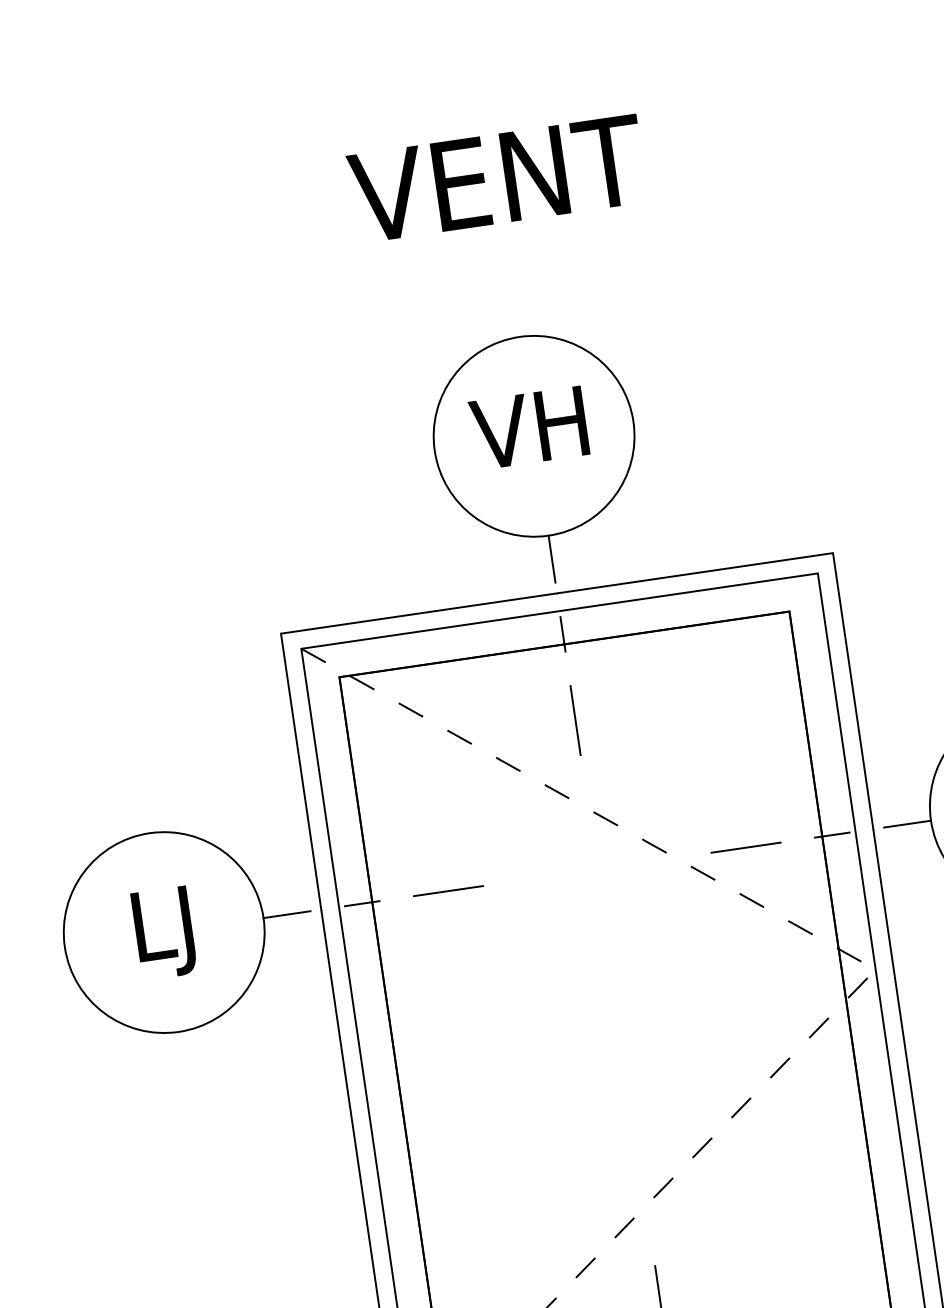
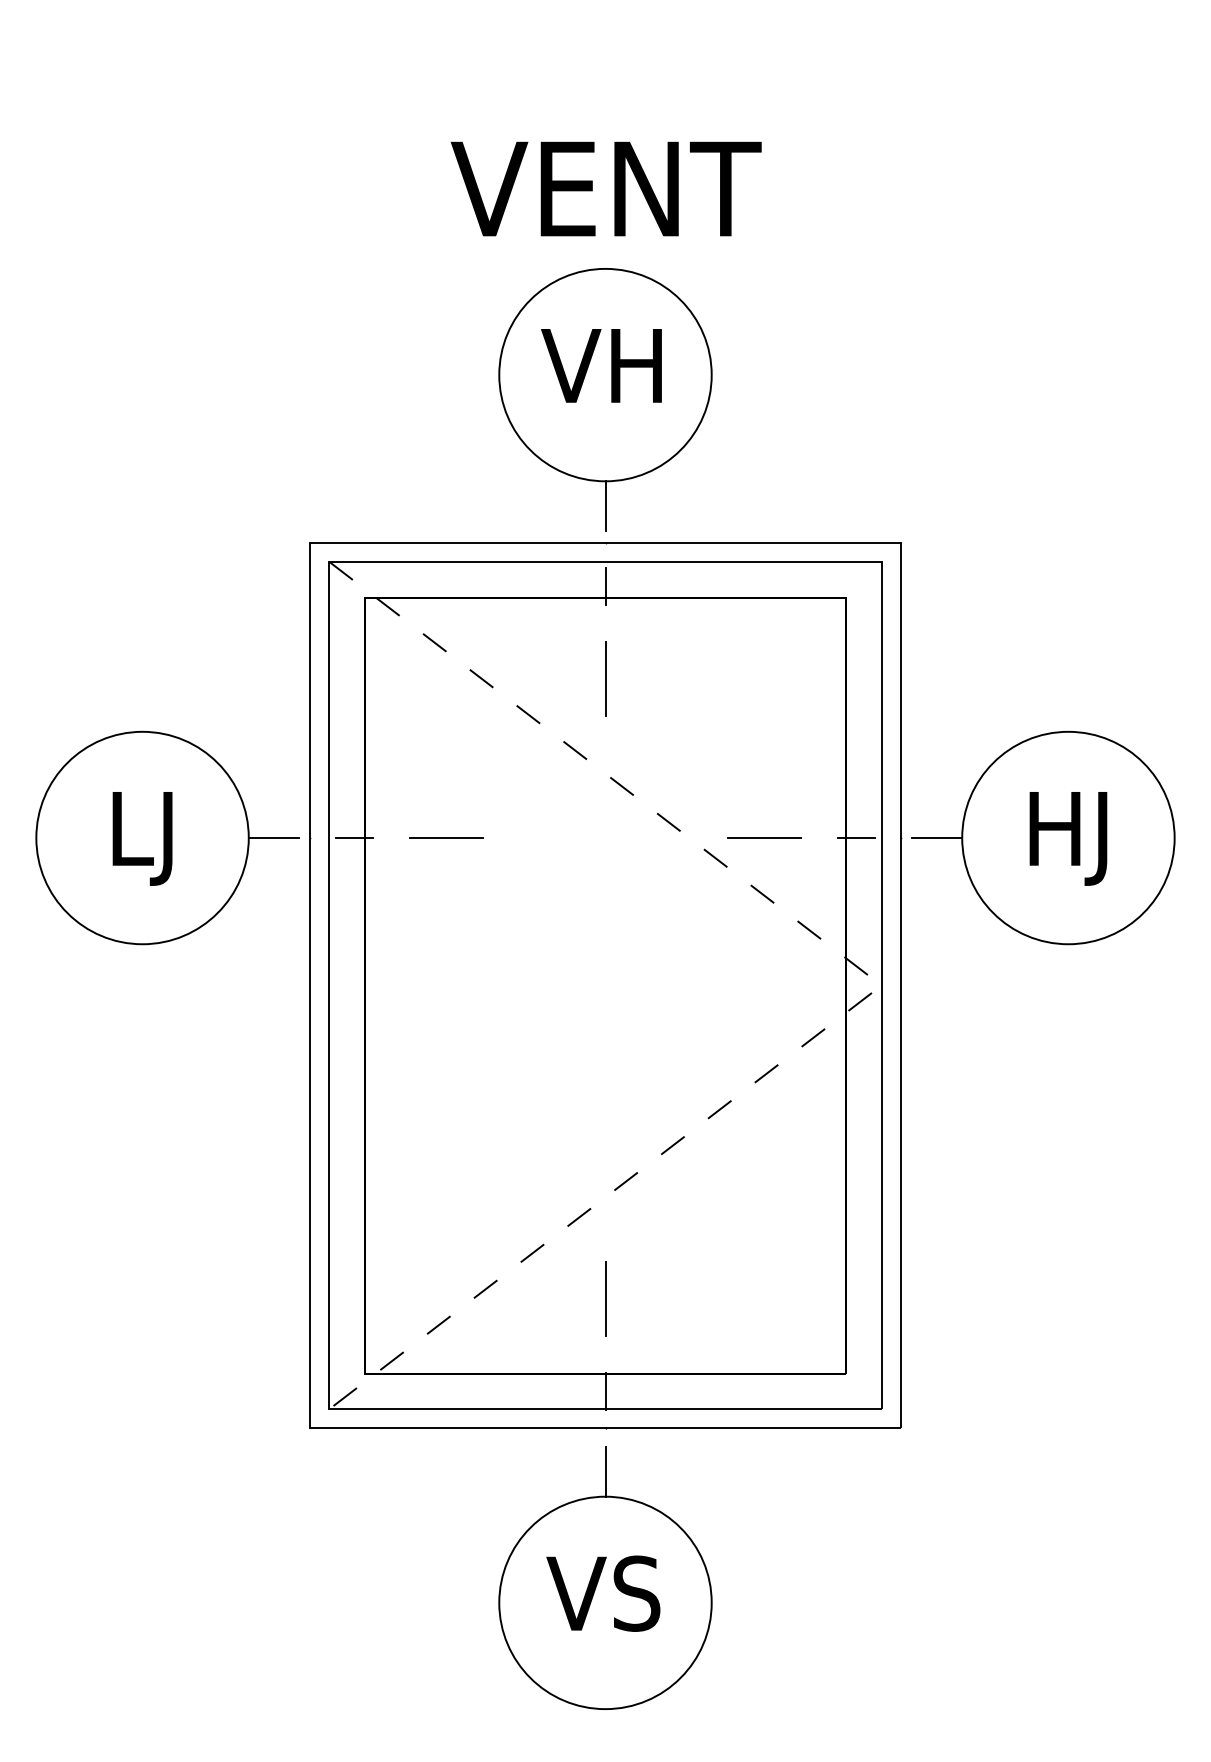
text: (496, 178) -> (605, 188), moved

